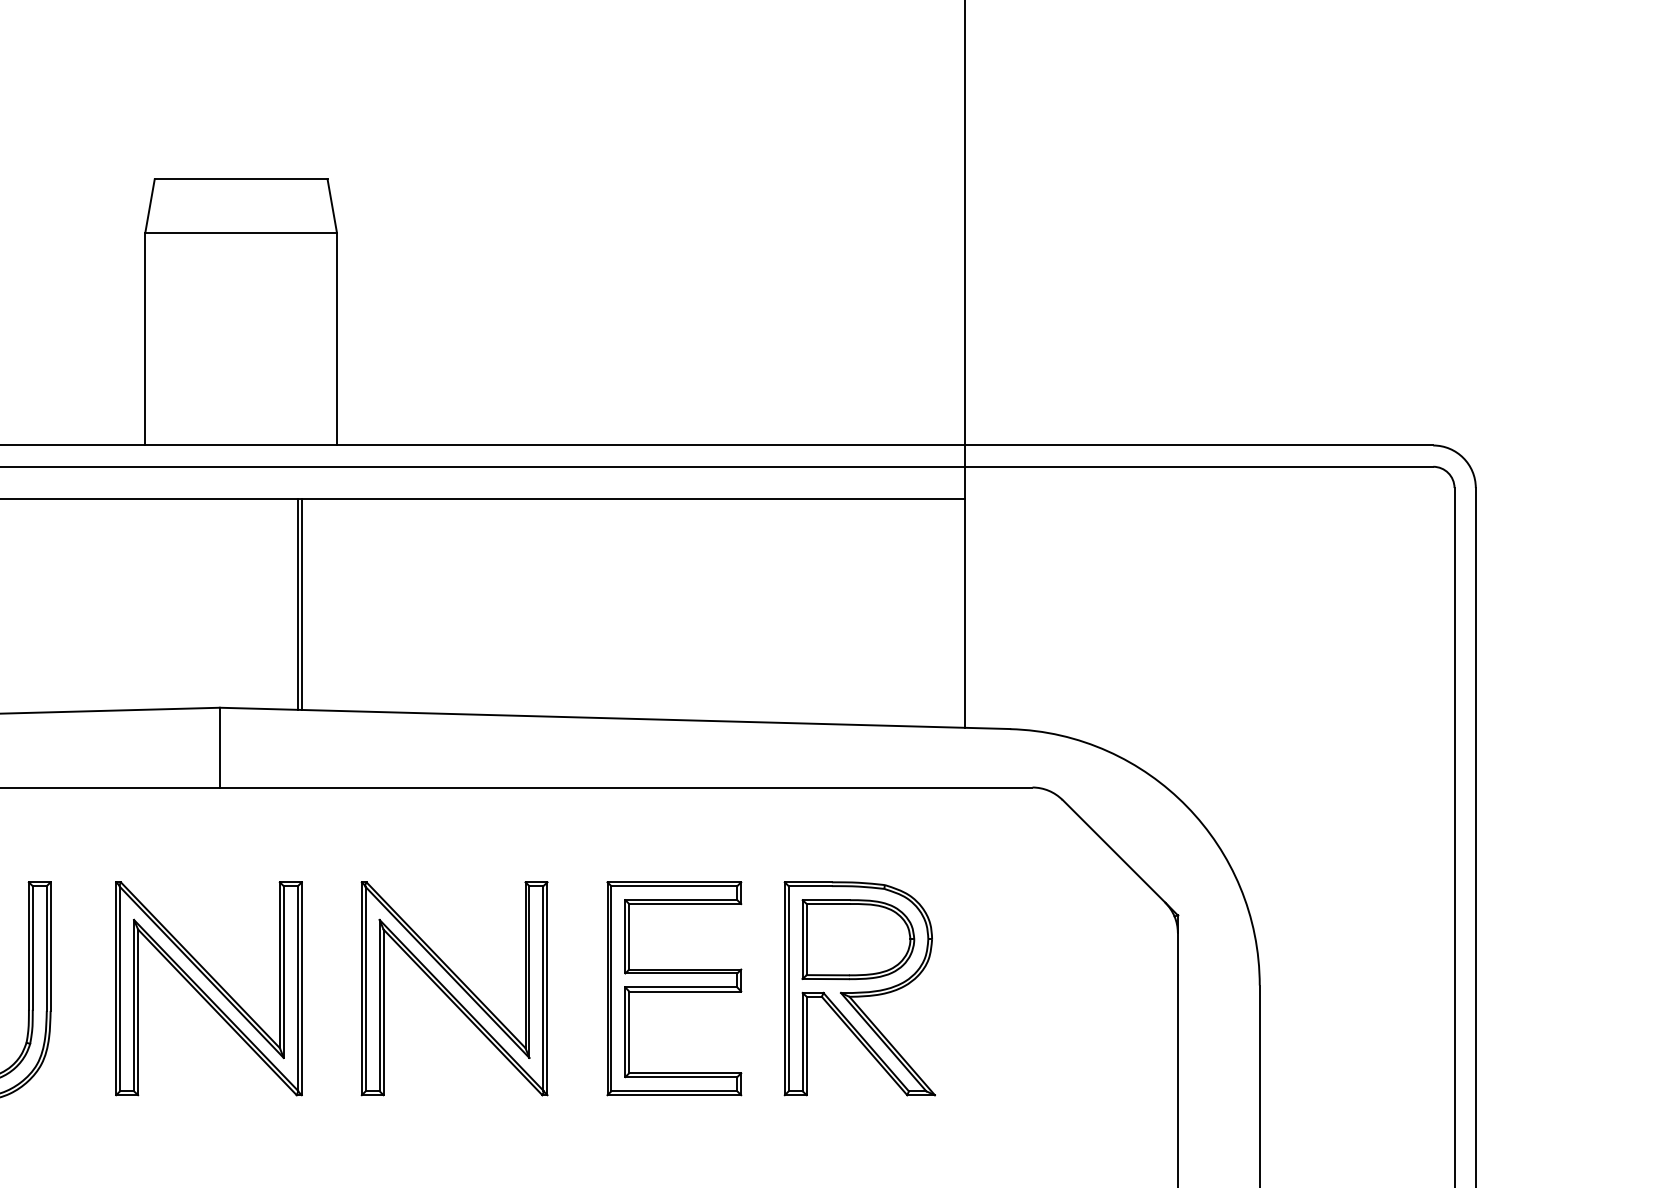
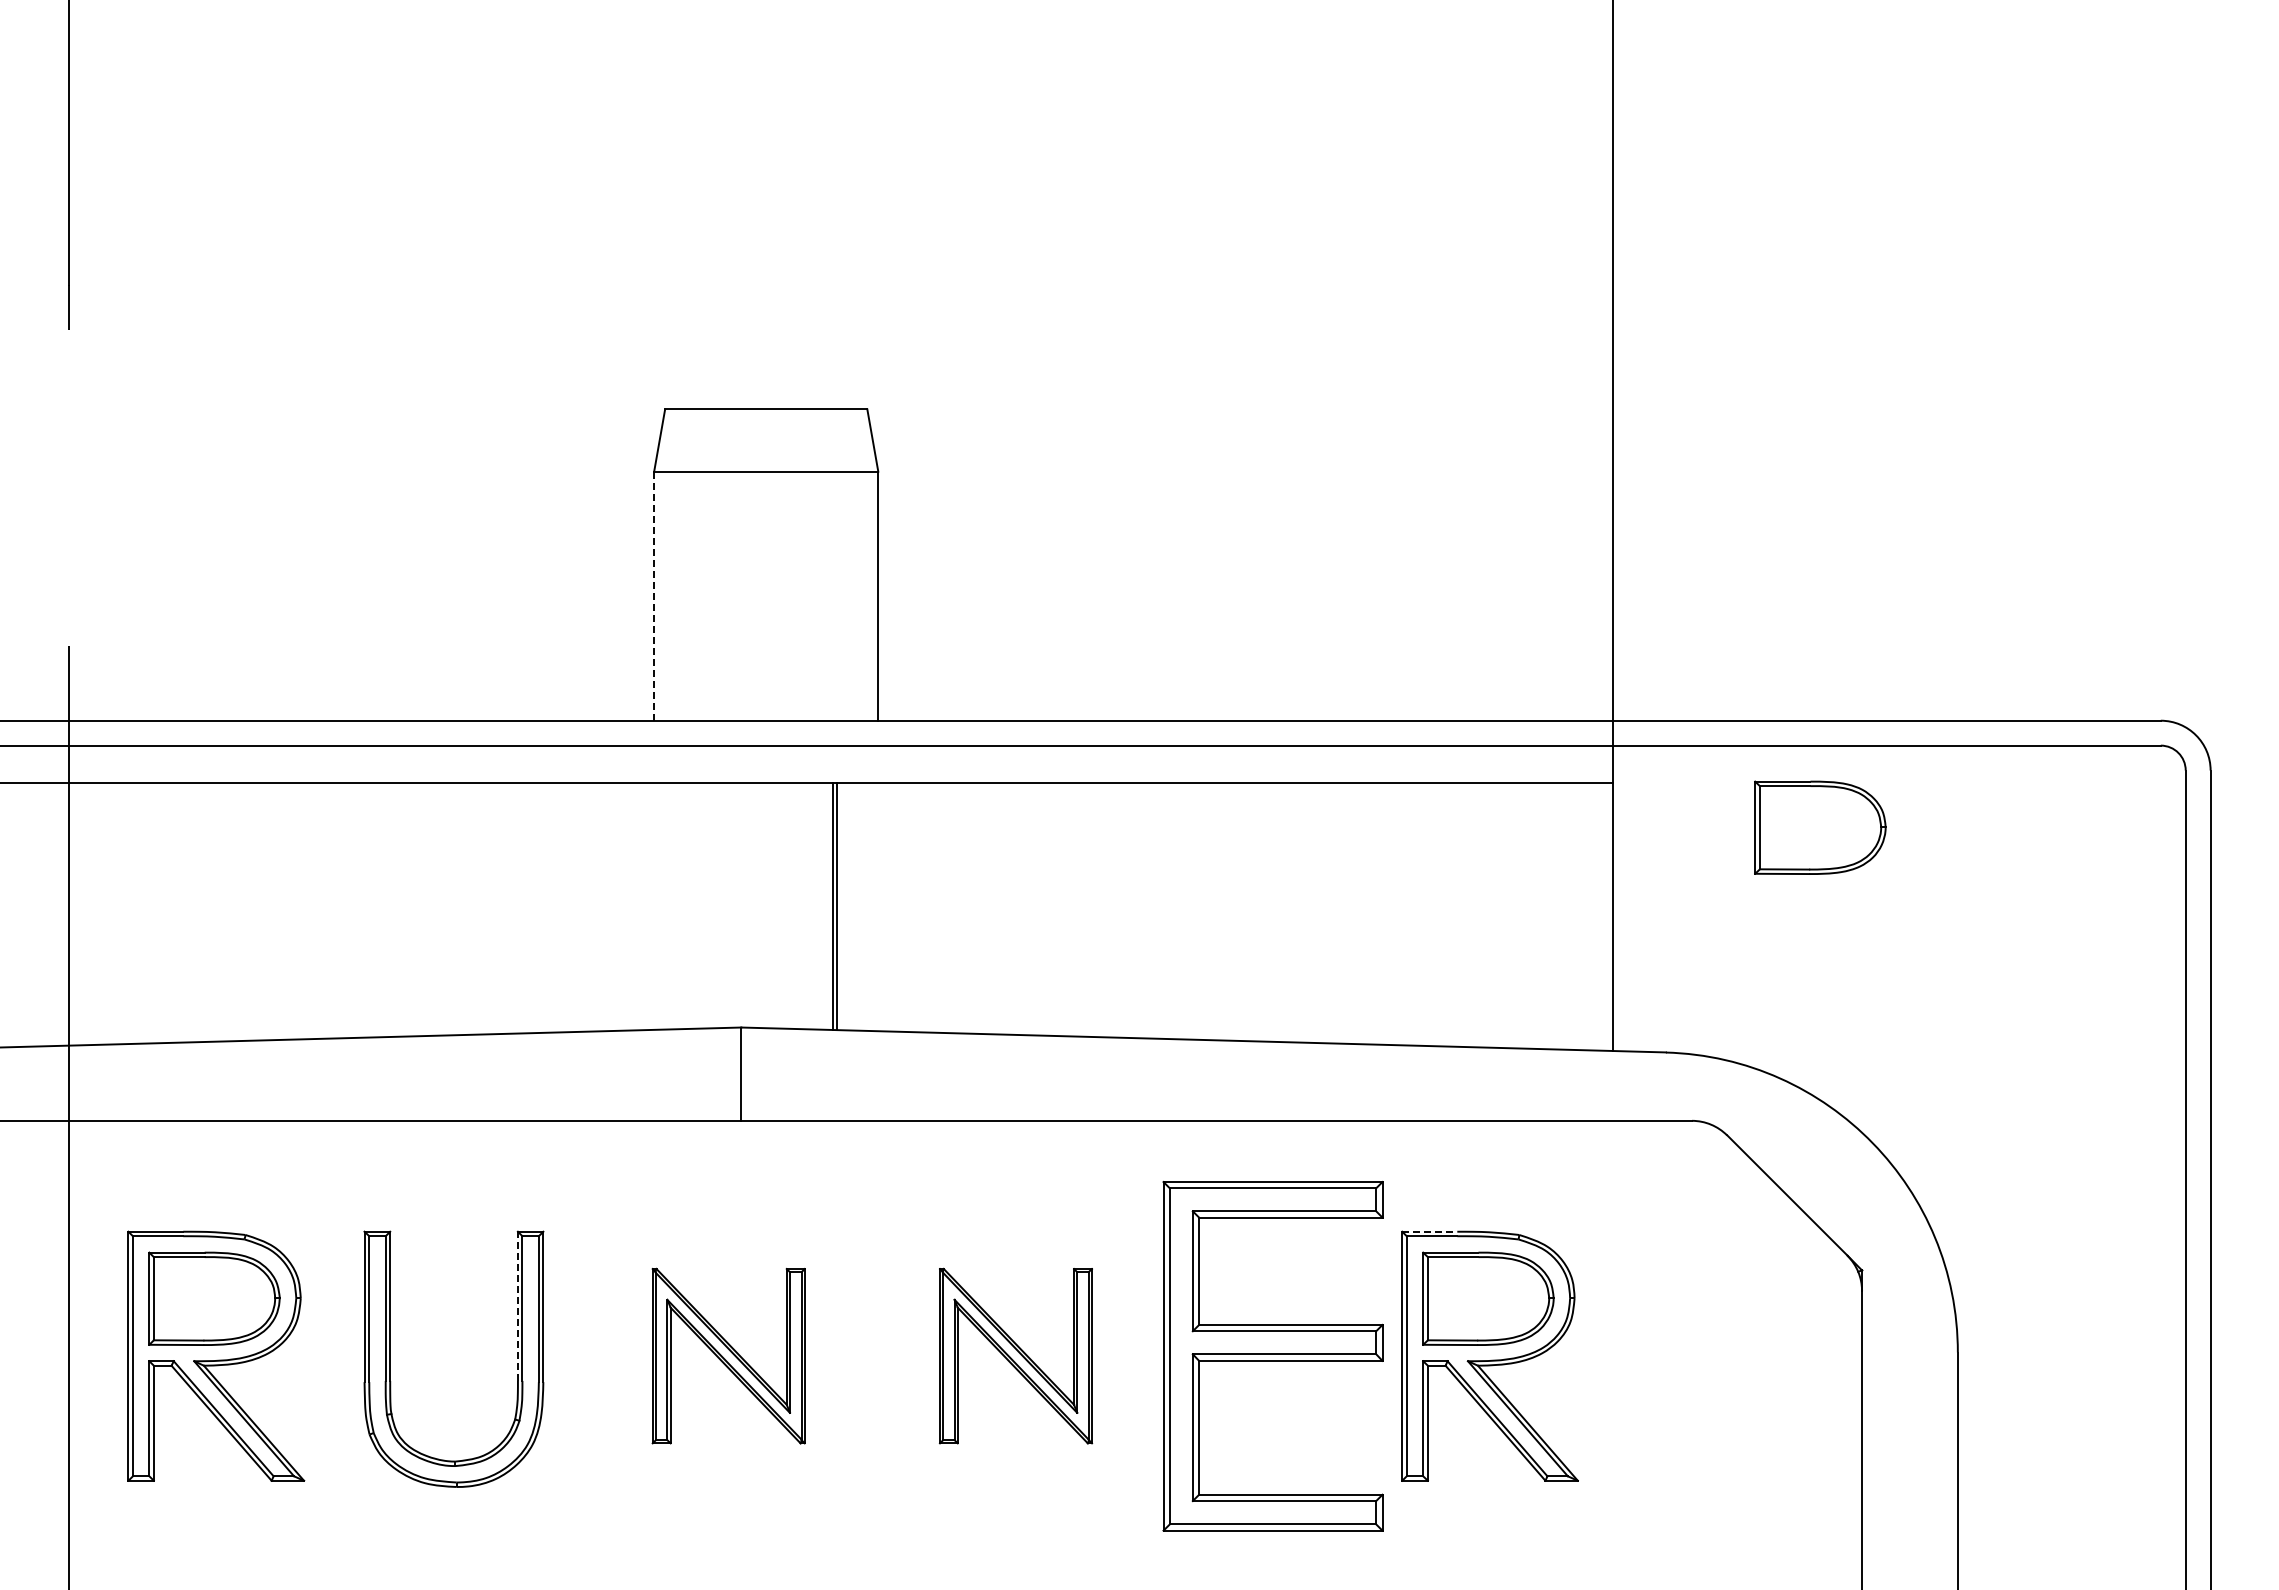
line: (145, 339) -> (654, 596), solid -> dashed
part: (1142, 536) -> (1820, 827), added
line: (808, 882) -> (1429, 1231), solid -> dashed
line: (28, 946) -> (517, 1306), solid -> dashed
part: (208, 988) -> (728, 1355), size x0.7
part: (454, 988) -> (1015, 1355), size x0.7
part: (673, 988) -> (1272, 1355), size x1.4

